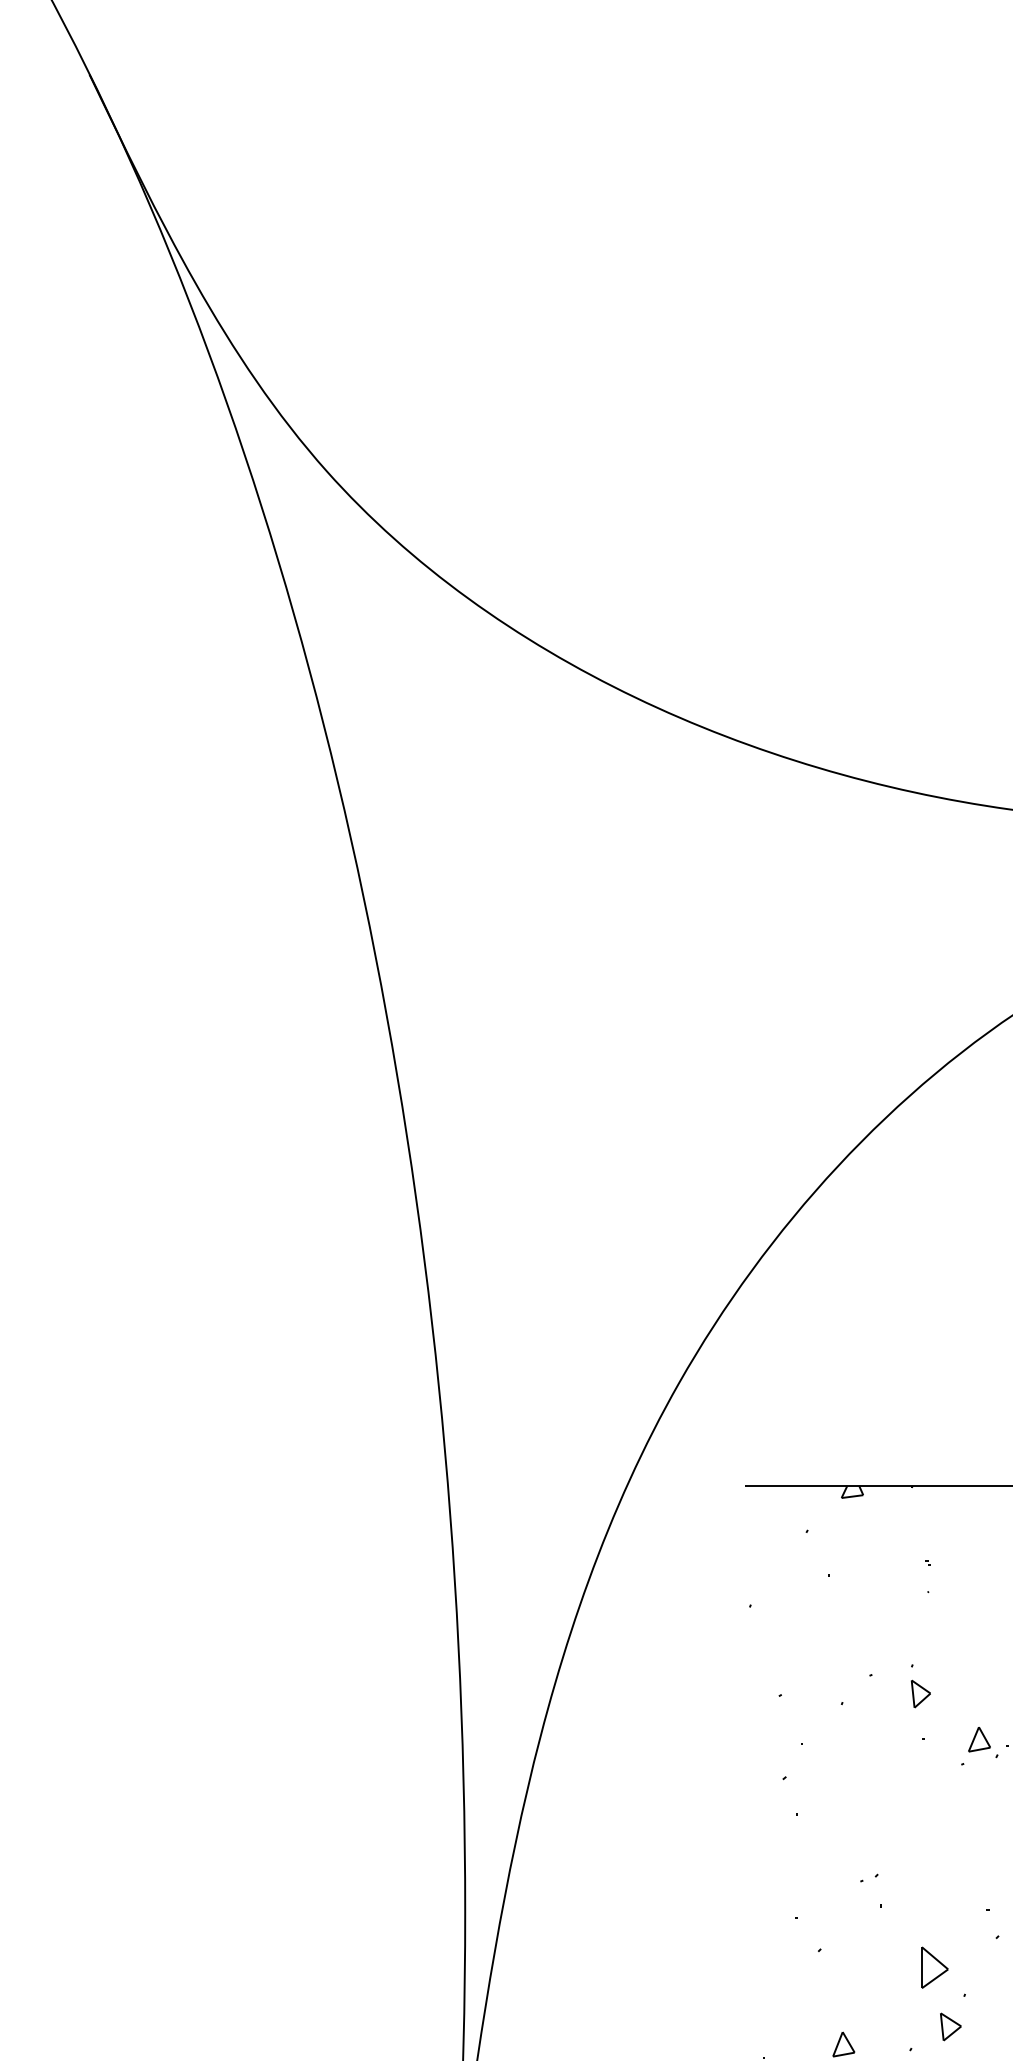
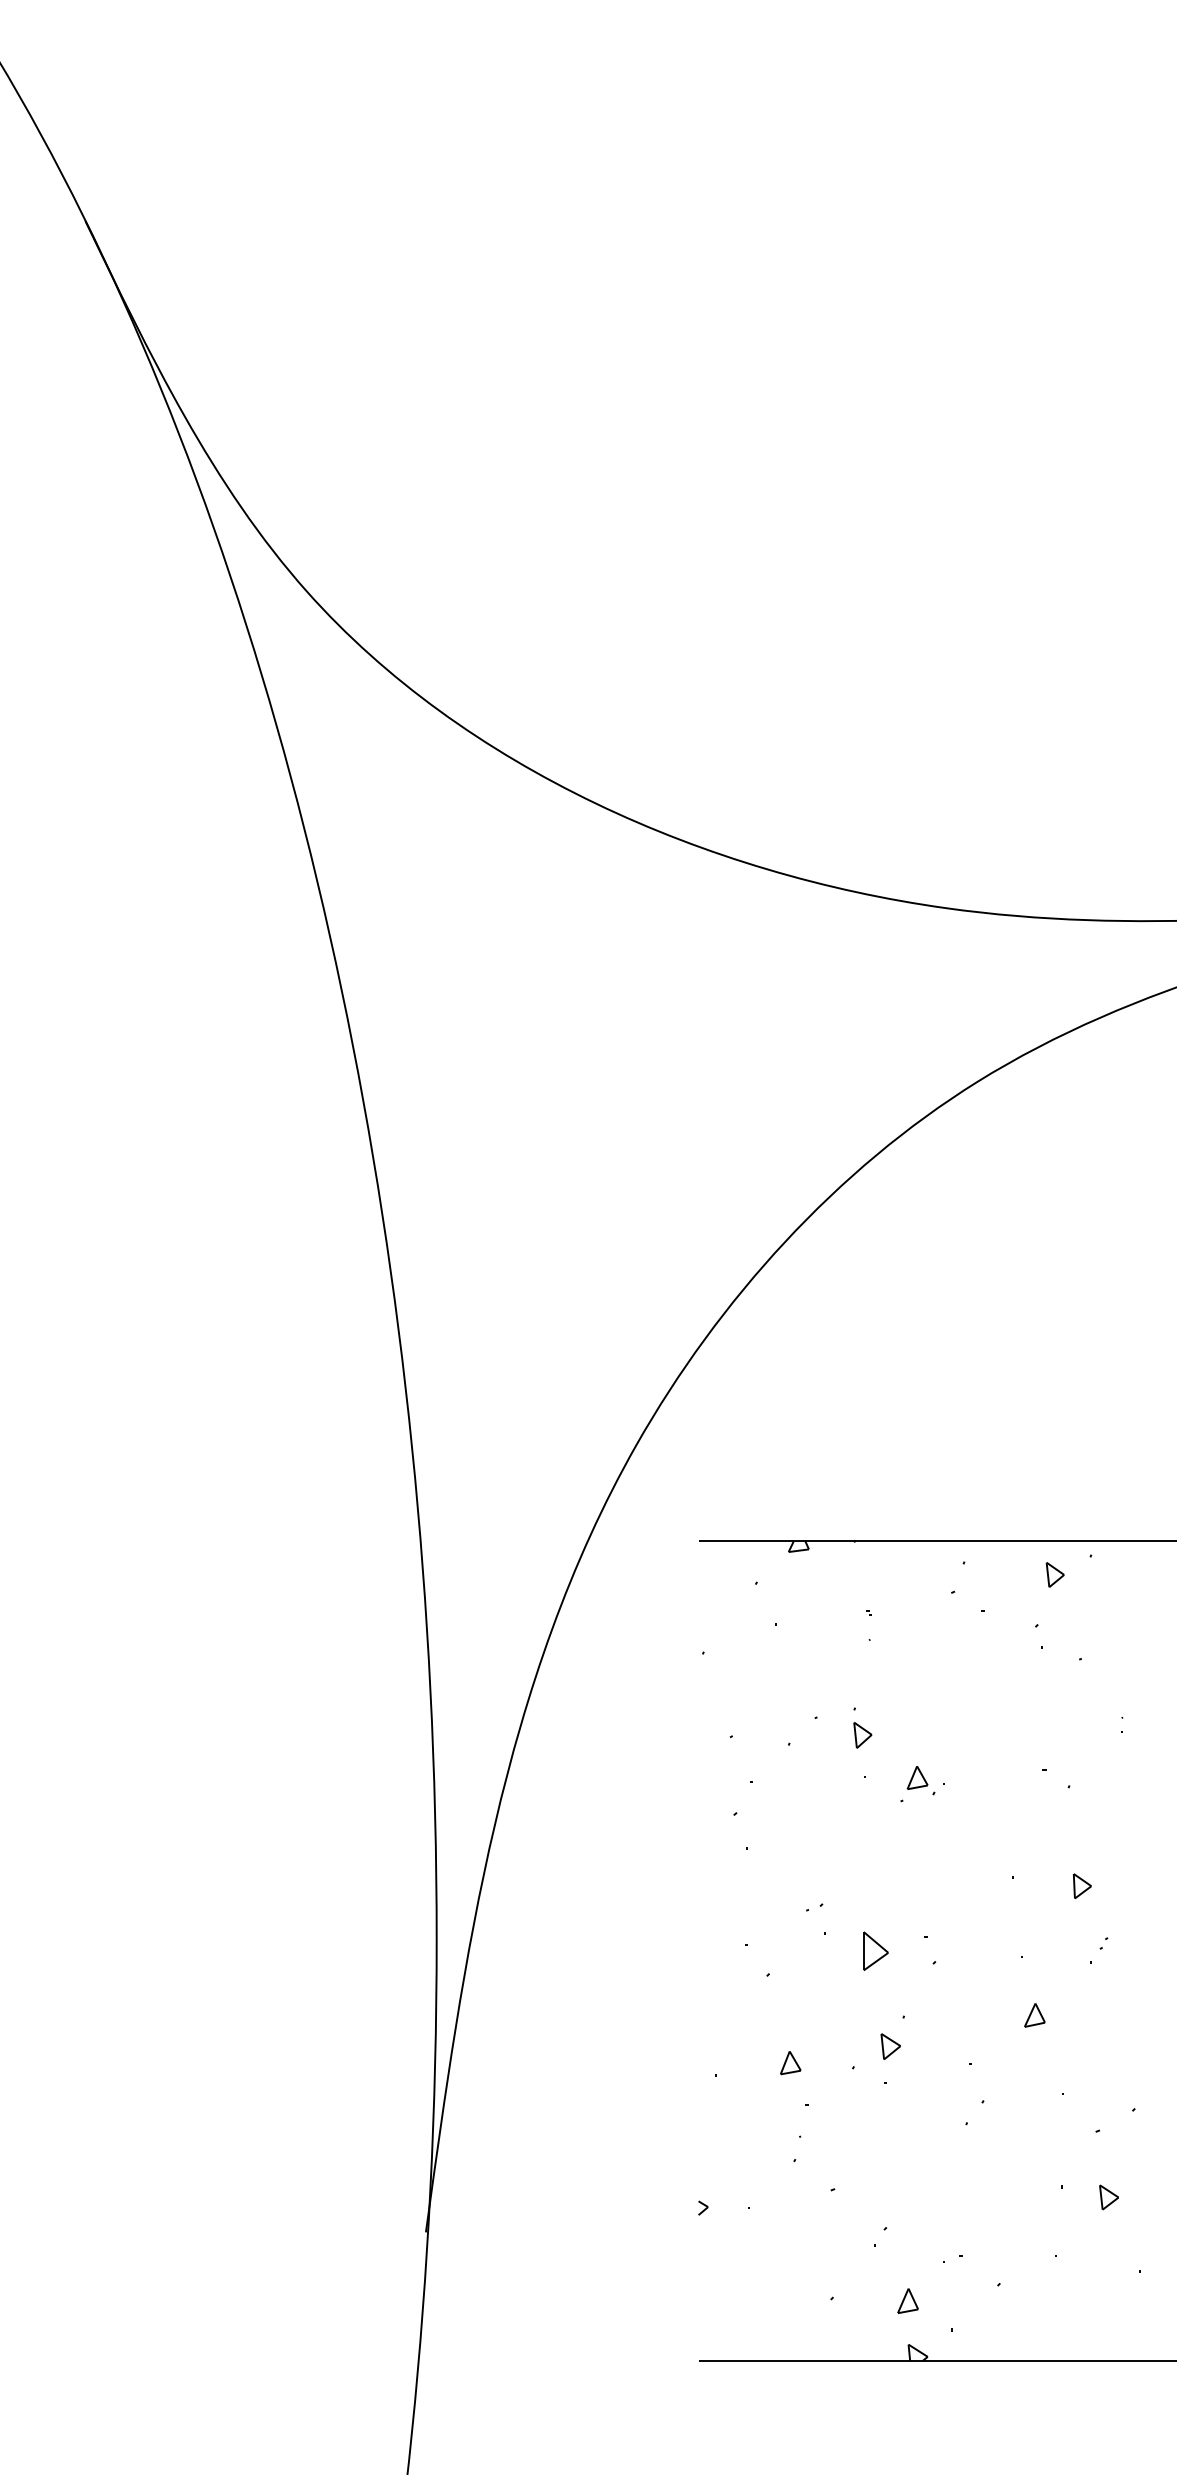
part: (934, 1966) -> (875, 1950), moved

